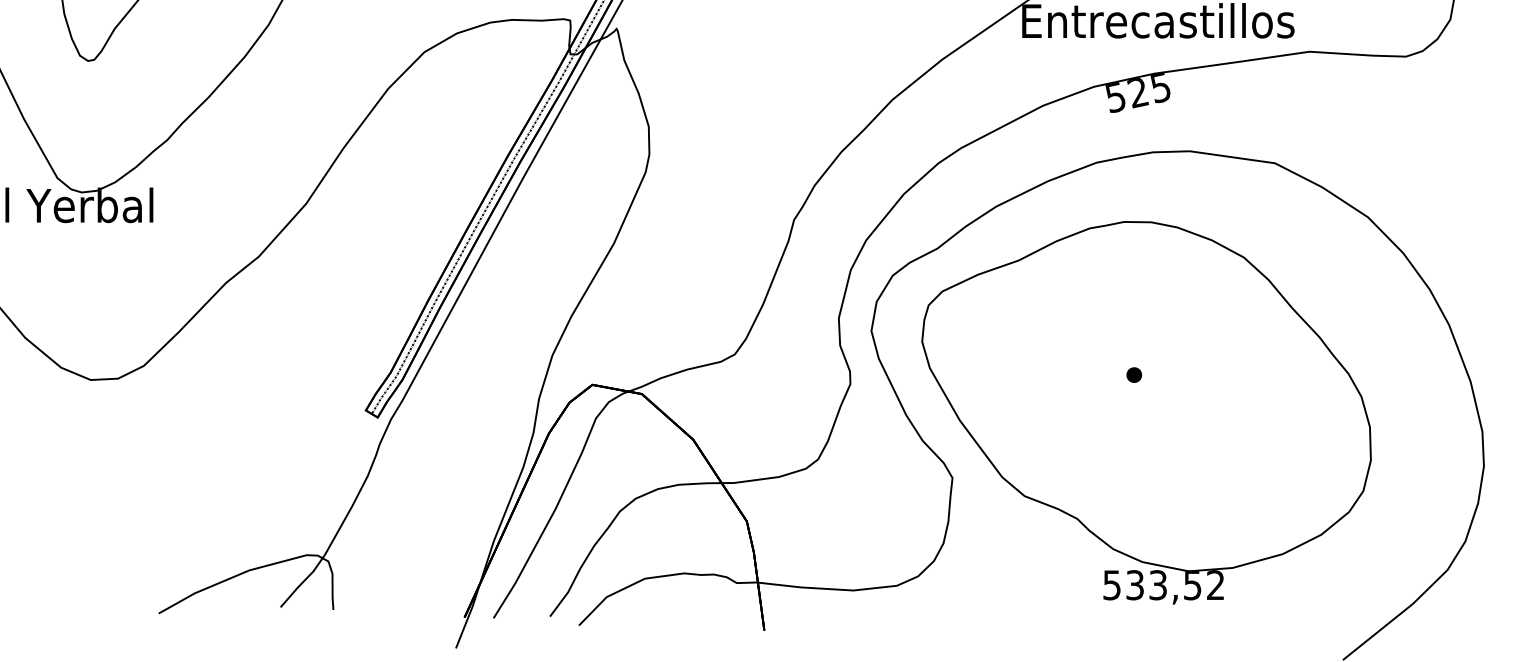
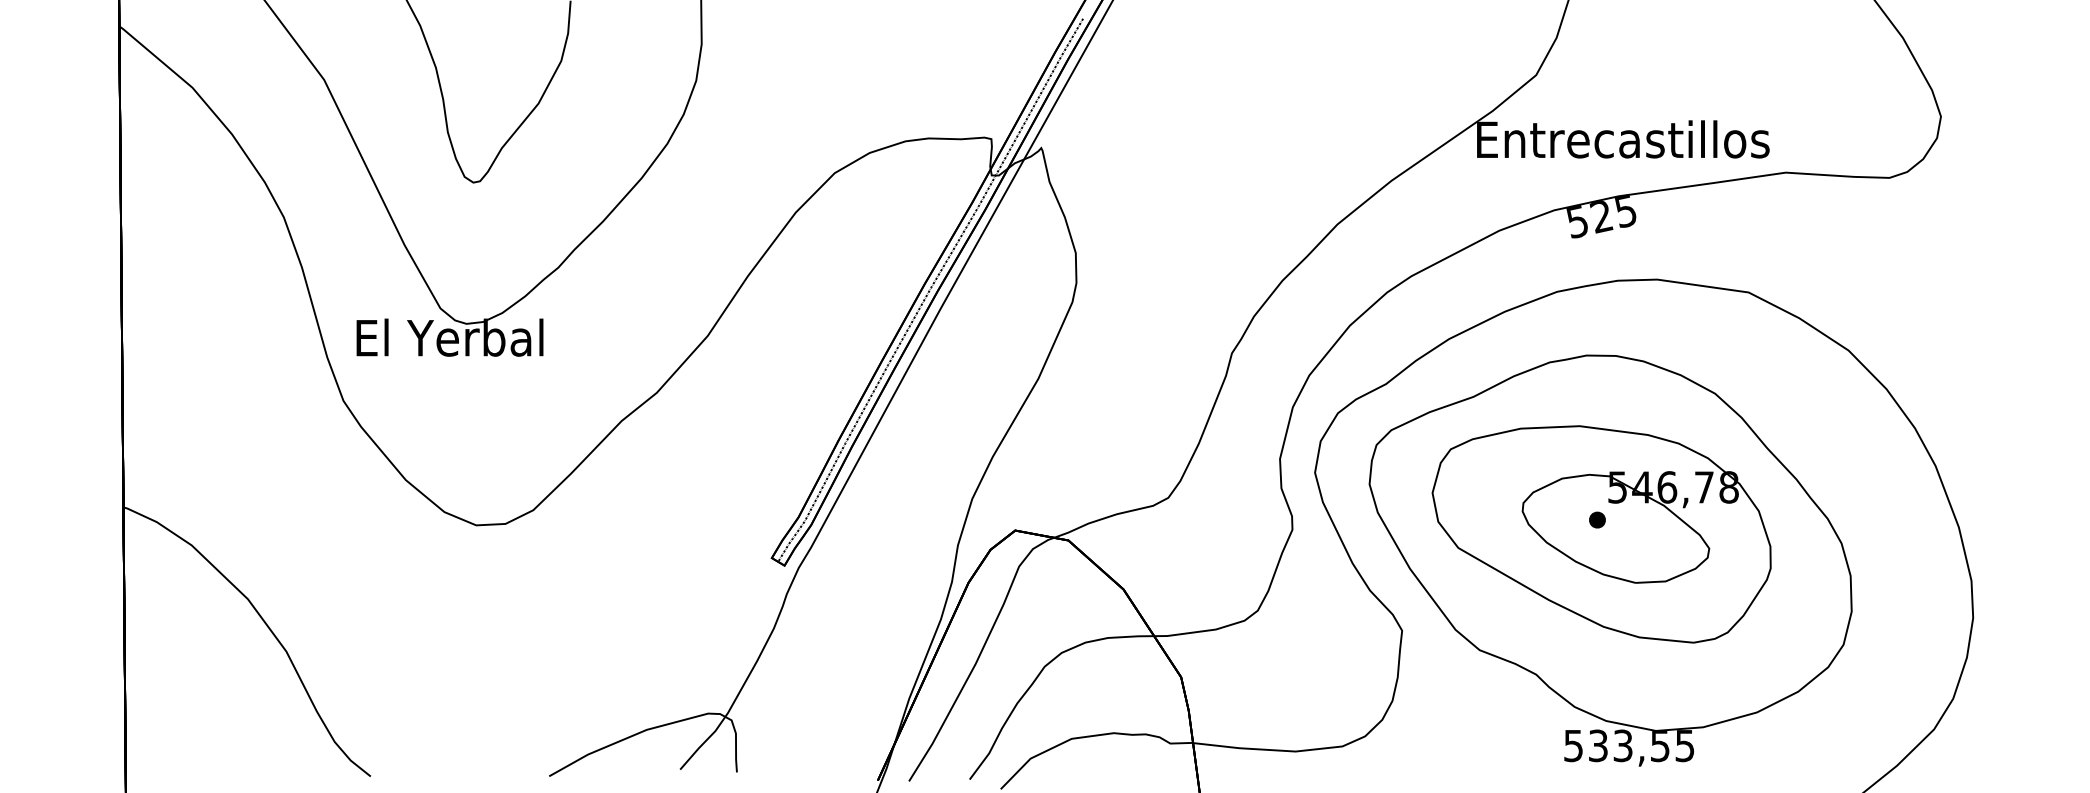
part: (1138, 388) -> (1601, 534), added
text: (1215, 584) -> (1684, 745), 533,52 -> 533,55

